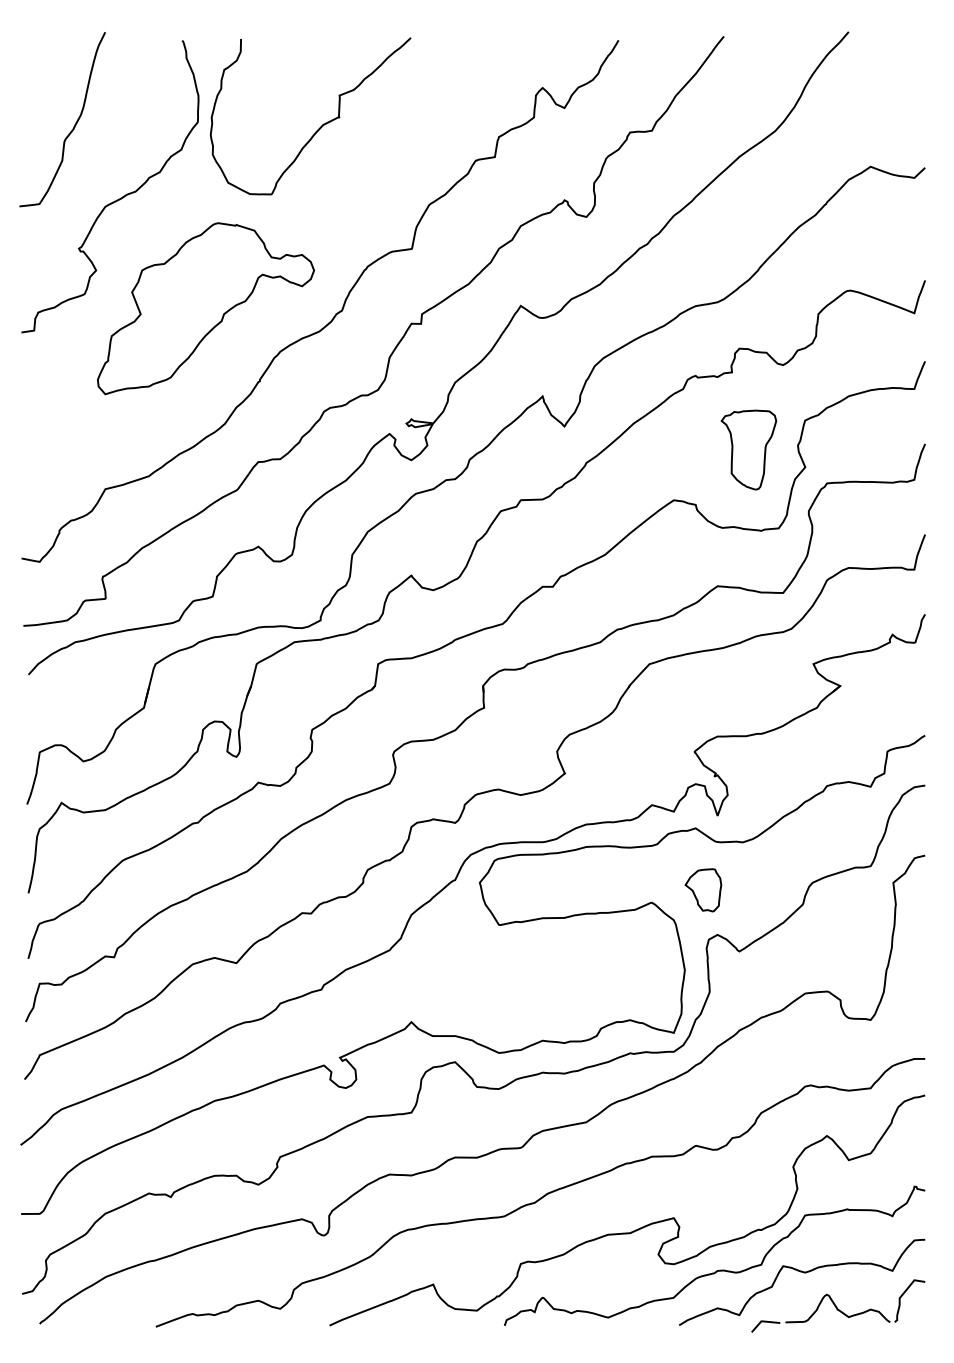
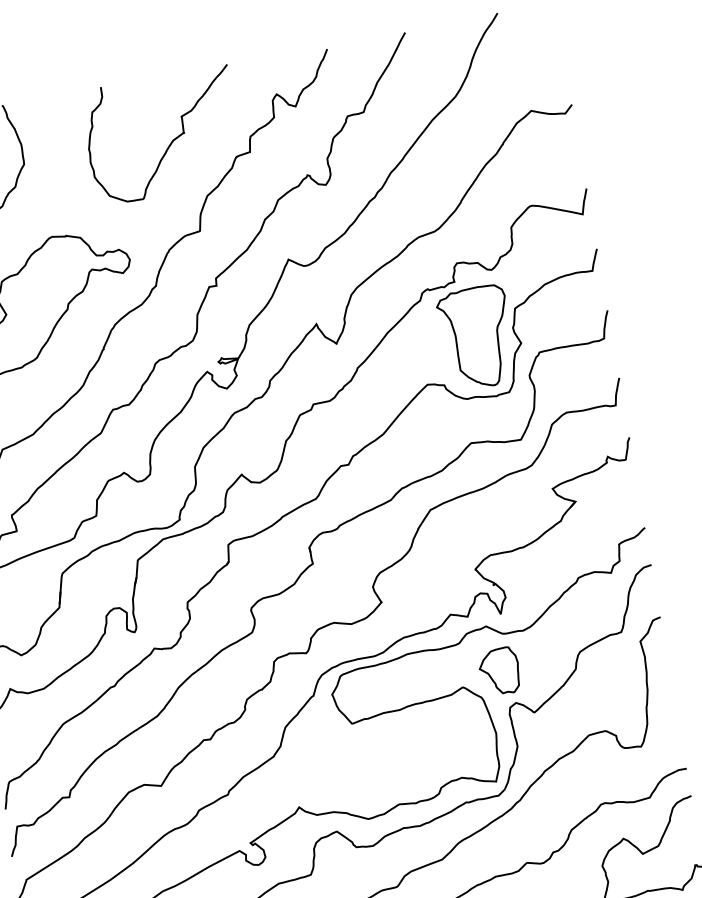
part: (320, 126) -> (171, 142), moved
part: (748, 449) -> (476, 337), size x1.67
part: (703, 890) -> (499, 671), size x1.43

